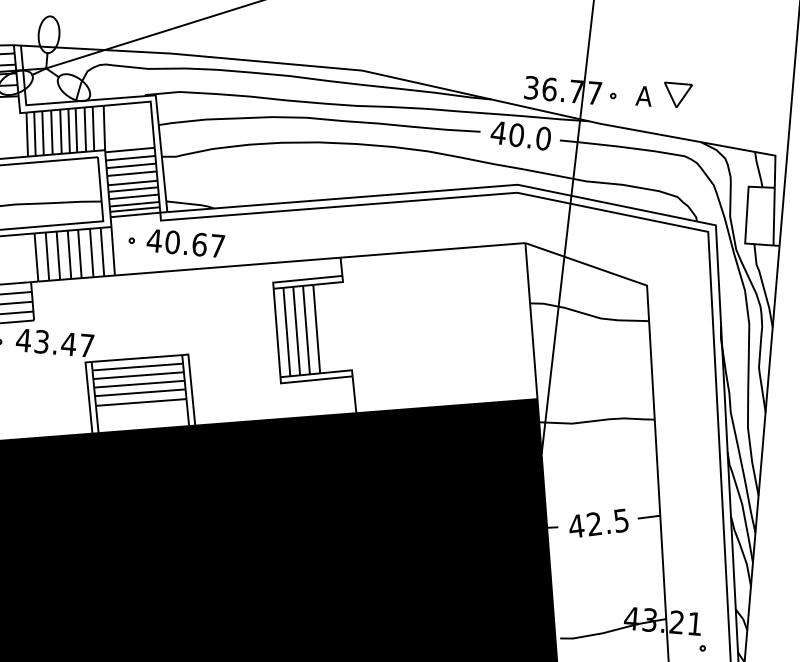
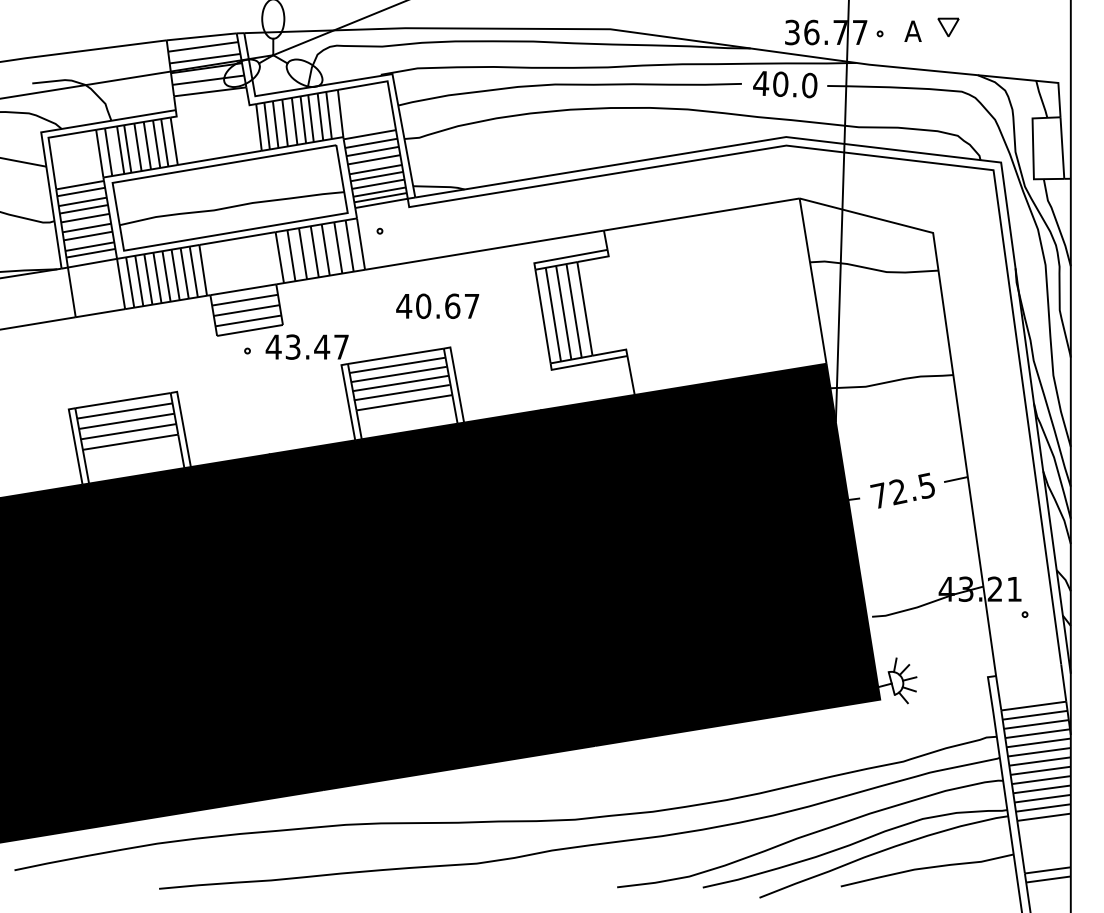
part: (677, 95) -> (948, 27), size x0.7
text: (185, 242) -> (437, 305), moved
text: (576, 526) -> (879, 495), 42.5 -> 72.5

